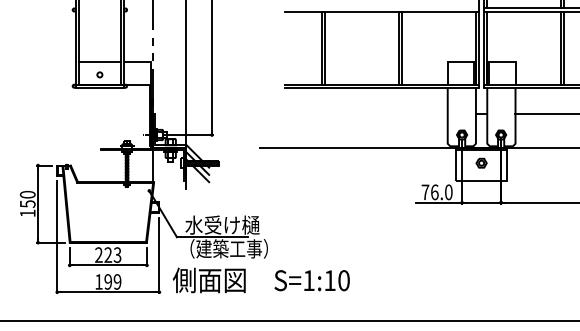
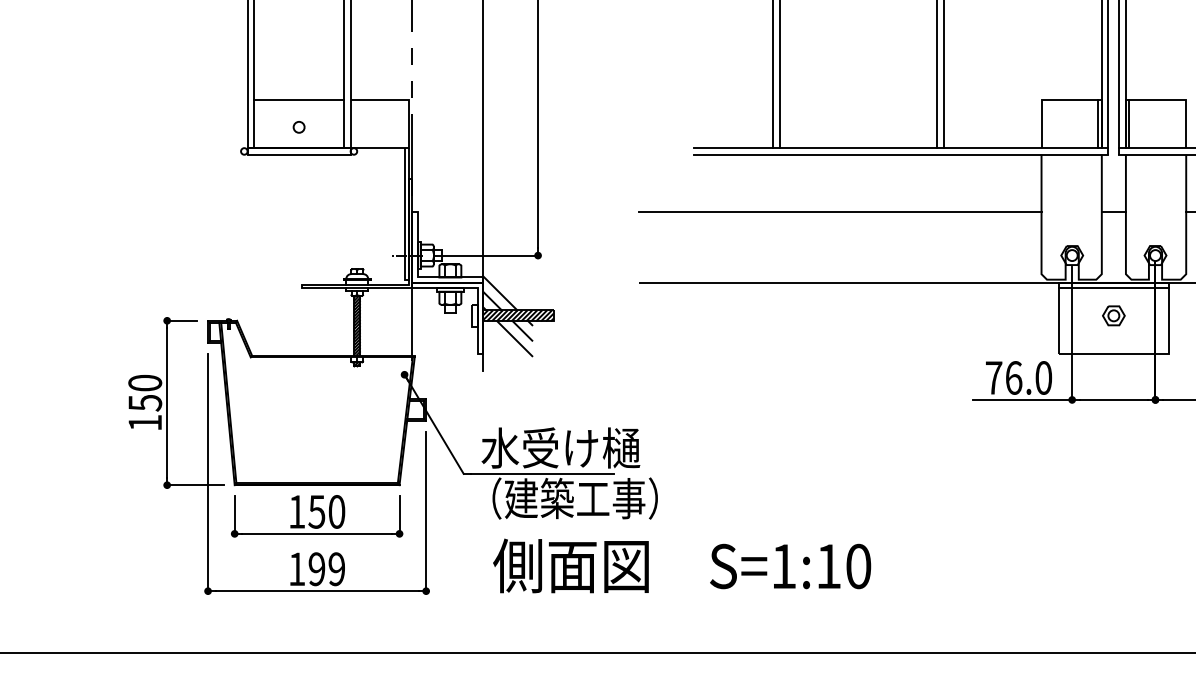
line: (353, 114) -> (840, 211), added
text: (108, 254) -> (317, 510), 223 -> 150
text: (261, 280) -> (682, 566), moved

